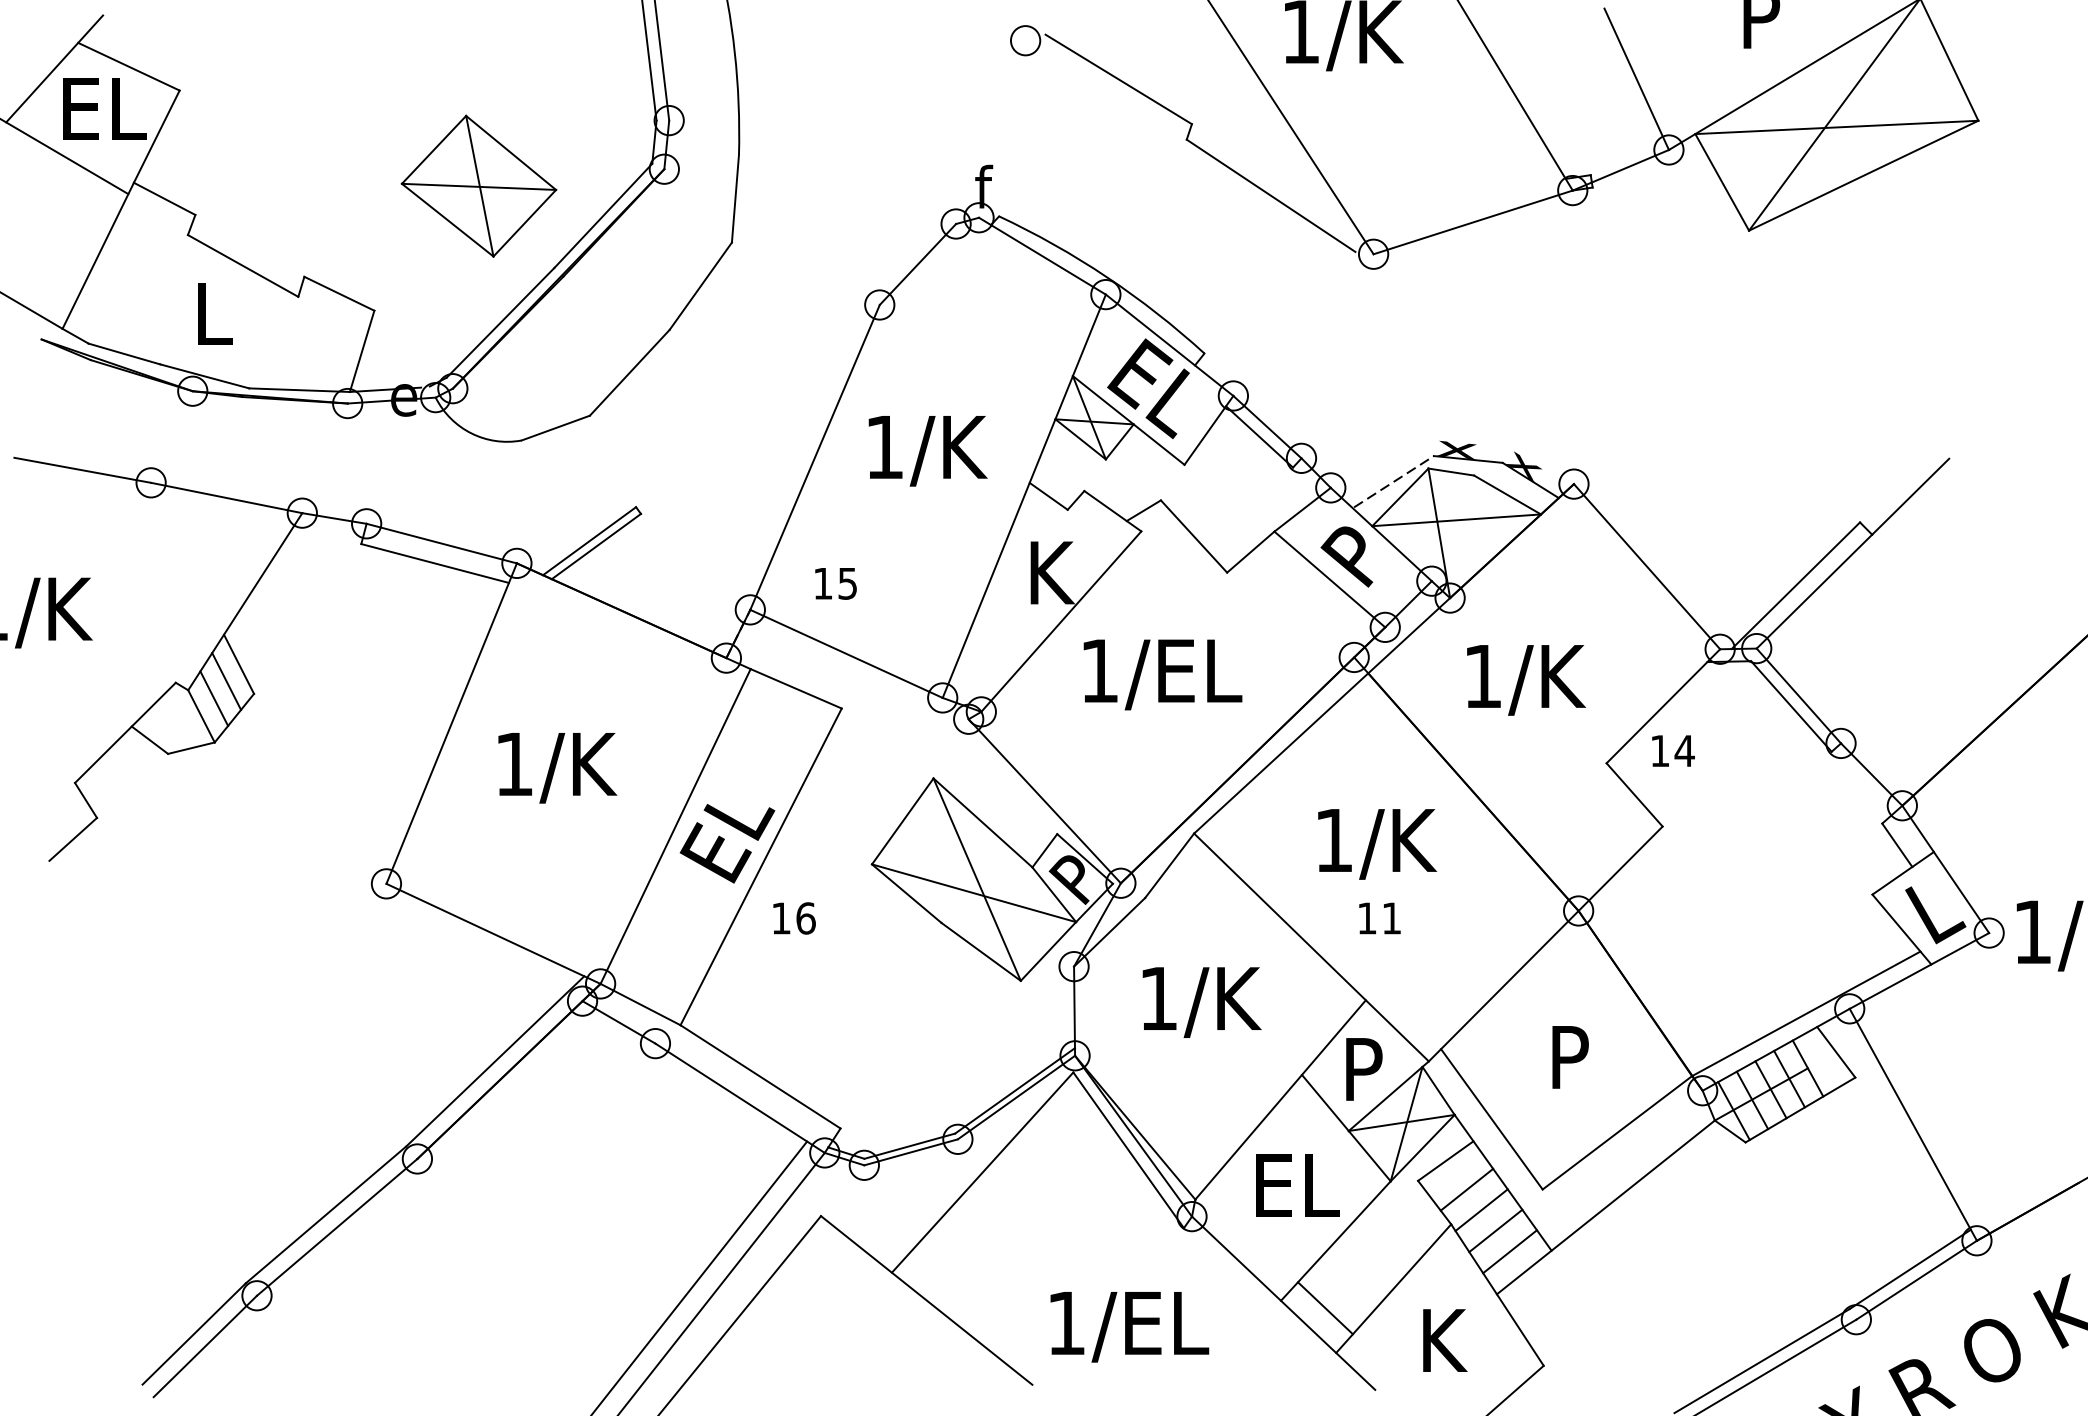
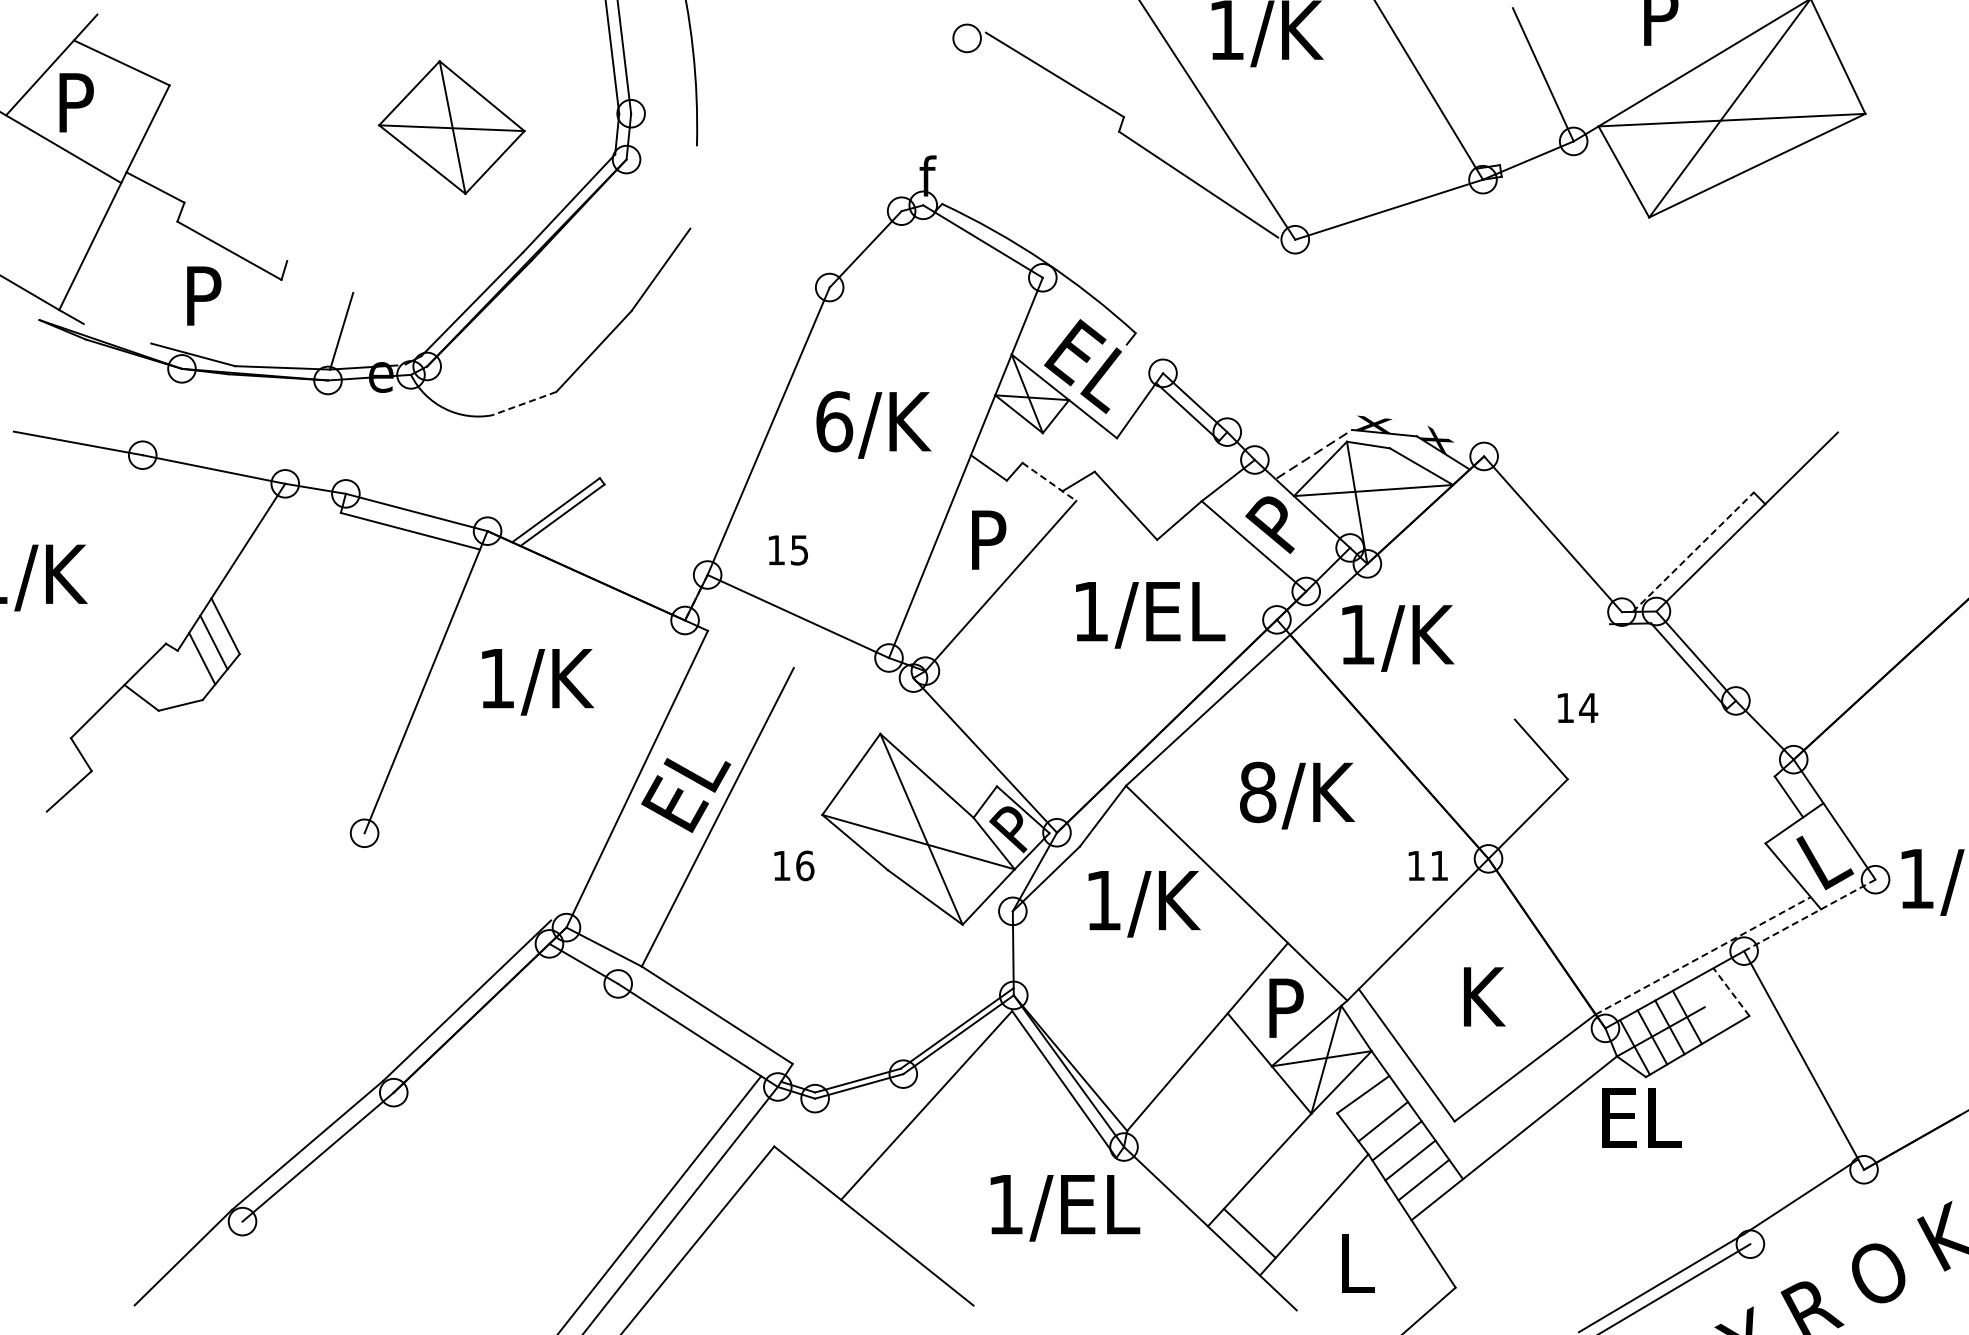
text: (104, 108) -> (98, 102), EL -> P
part: (478, 186) -> (451, 127), moved
line: (735, 198) -> (693, 187), removed
line: (339, 293) -> (320, 276), removed
text: (216, 313) -> (204, 295), L -> P
line: (1169, 345) -> (1102, 325), removed
line: (124, 353) -> (117, 333), removed
line: (555, 427) -> (523, 403), solid -> dashed
text: (884, 447) -> (834, 421), 1/K -> 6/K
line: (1112, 510) -> (1049, 481), solid -> dashed
text: (1056, 572) -> (996, 539), K -> P
line: (1796, 584) -> (1693, 551), solid -> dashed
text: (1162, 675) -> (1150, 615), moved
text: (1526, 680) -> (1398, 638), moved
line: (795, 687) -> (750, 648), removed
line: (1662, 705) -> (1567, 665), removed
line: (200, 716) -> (189, 675), removed
text: (558, 768) -> (538, 682), moved
text: (1334, 840) -> (1258, 792), 1/K -> 8/K
text: (794, 918) -> (794, 865), moved
text: (1379, 918) -> (1427, 865), moved
line: (493, 933) -> (465, 880), removed
line: (1919, 971) -> (1809, 915), solid -> dashed
text: (1202, 1002) -> (1144, 904), moved
line: (1806, 1013) -> (1703, 955), solid -> dashed
line: (1836, 1052) -> (1731, 992), solid -> dashed
text: (1578, 1056) -> (1488, 996), P -> K
line: (1807, 1068) -> (1704, 1007), removed
text: (1297, 1185) -> (1641, 1117), moved
line: (1916, 1279) -> (1807, 1206), removed
text: (1129, 1327) -> (1065, 1208), moved
text: (1444, 1340) -> (1362, 1263), K -> L
line: (204, 1346) -> (193, 1269), removed

